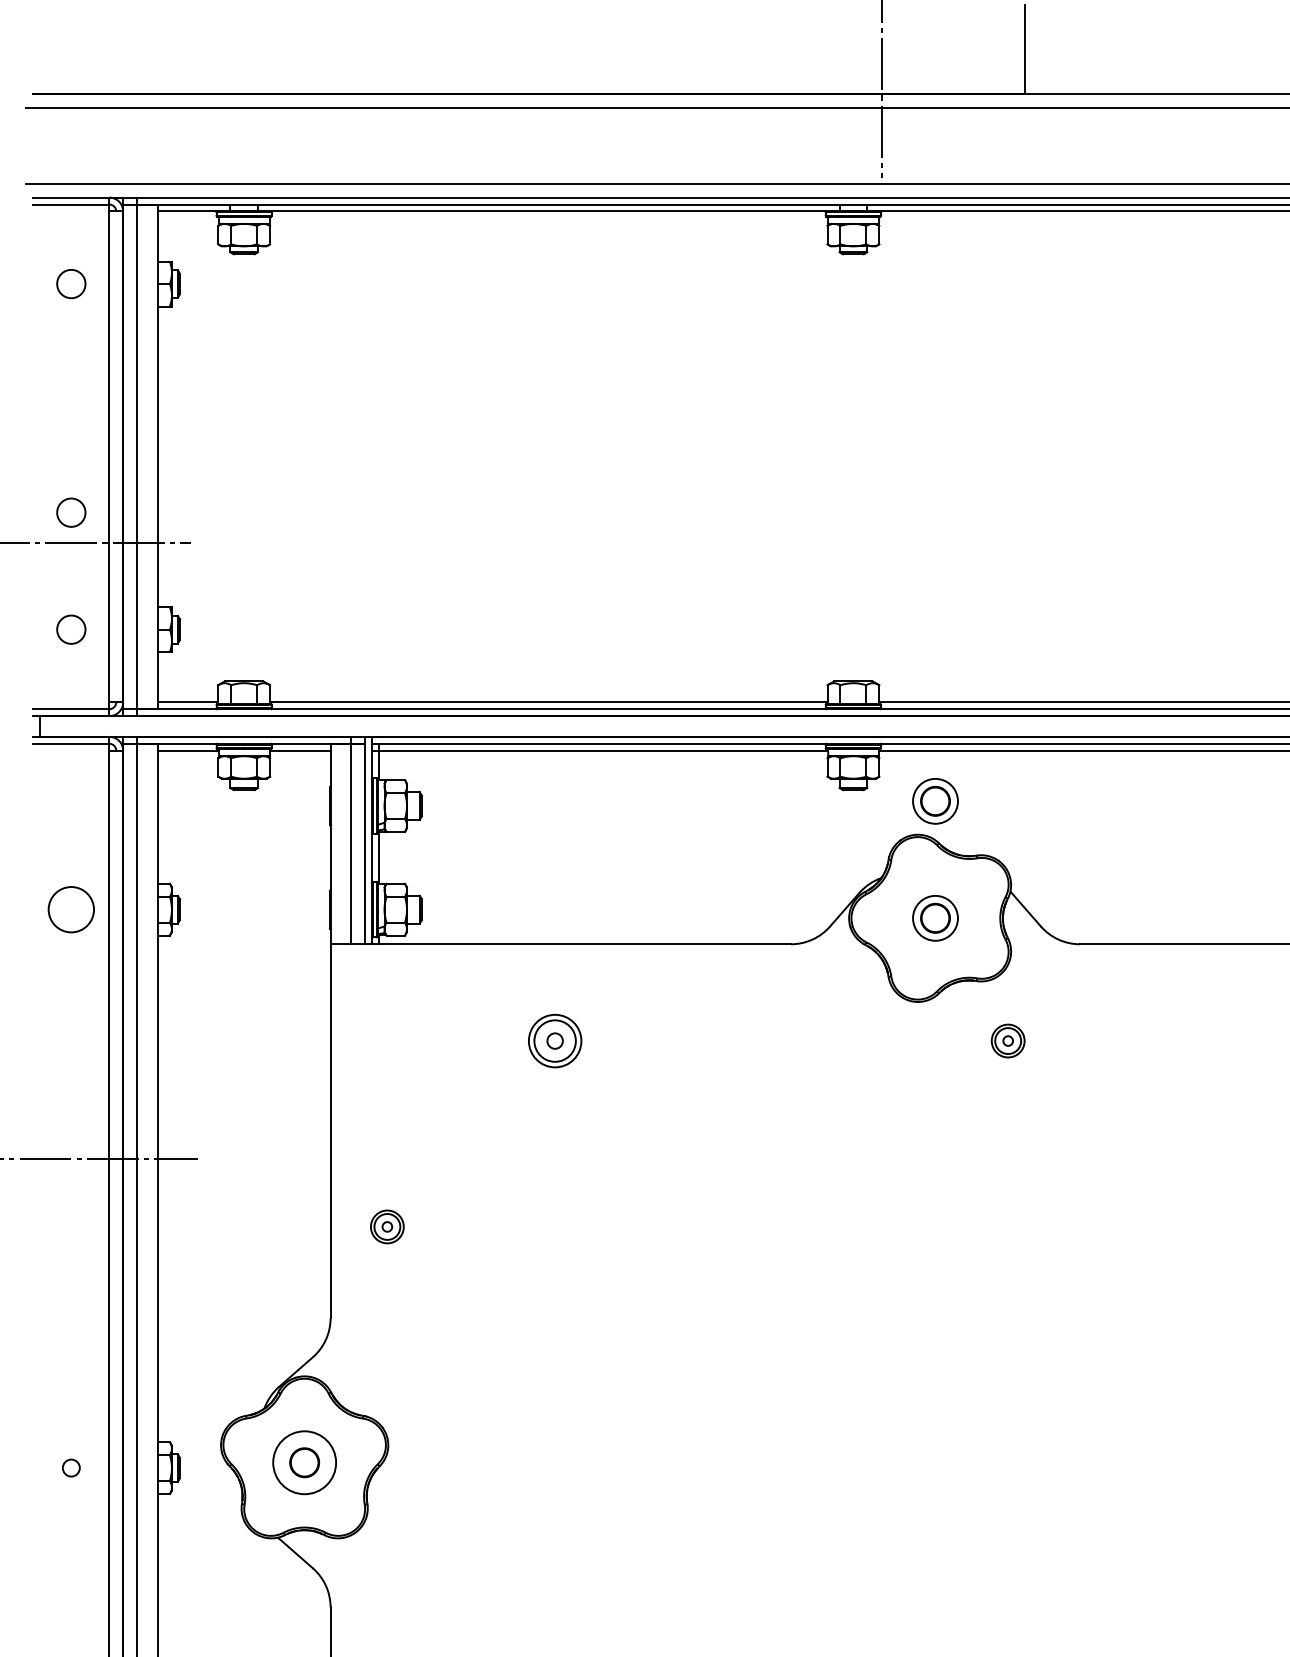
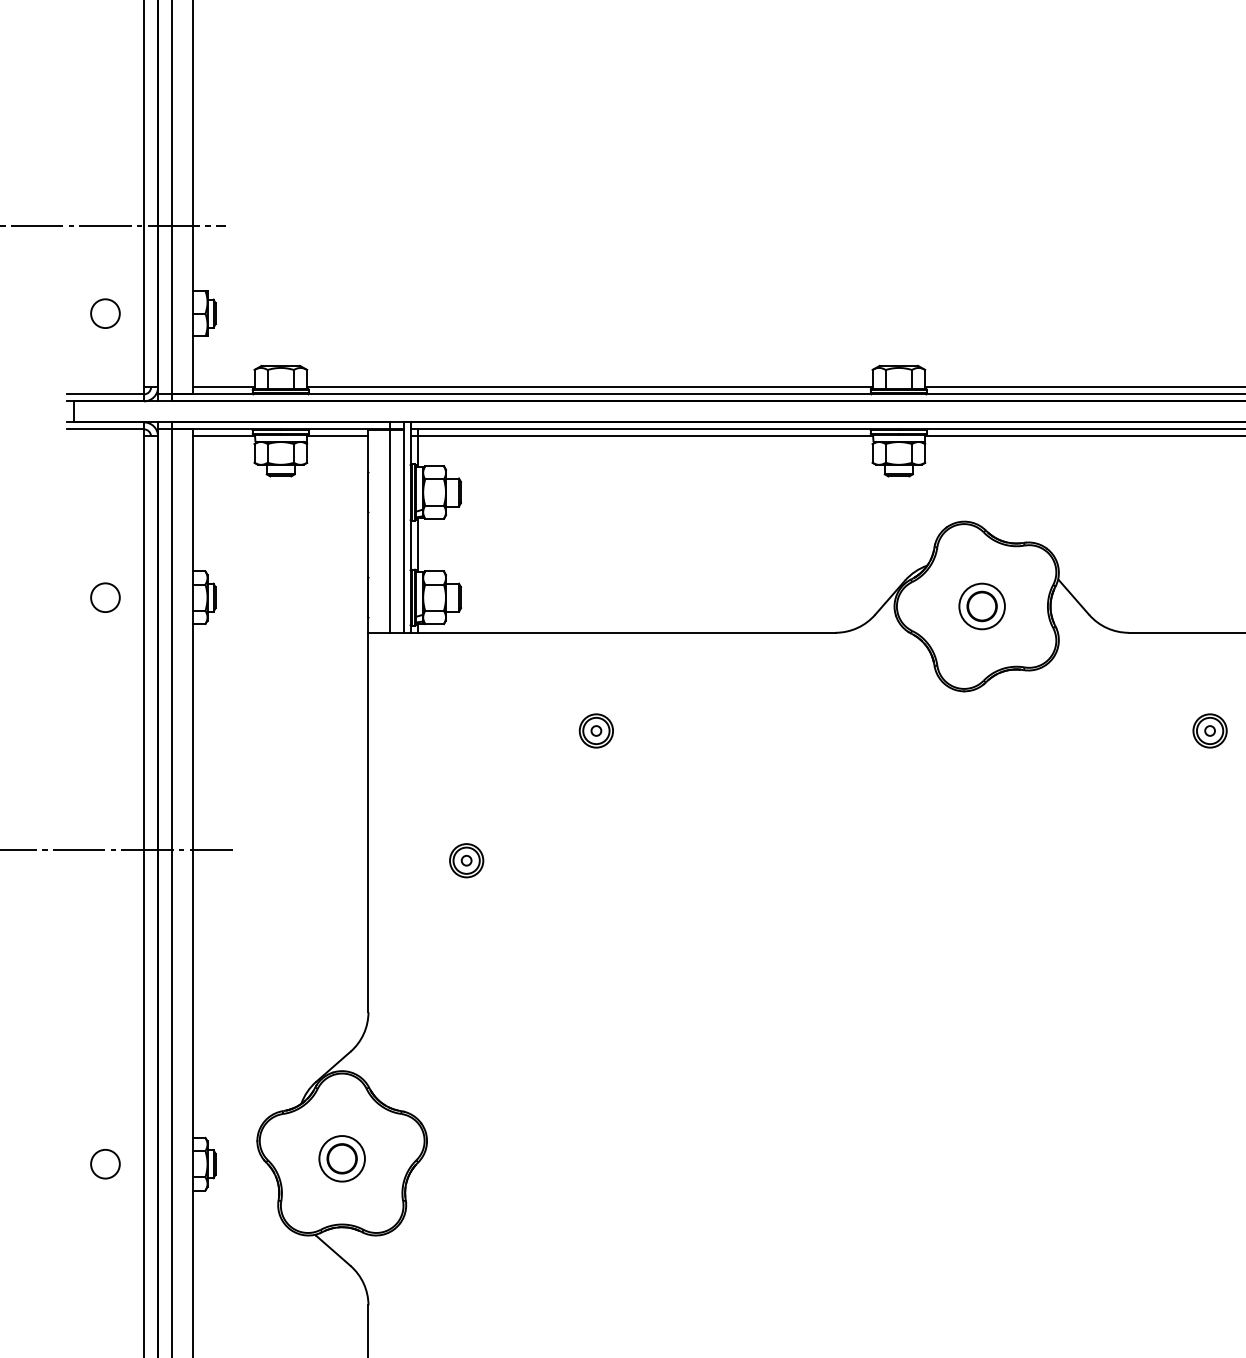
circle: (71, 512) -> (105, 194), removed
part: (935, 801) -> (982, 487), removed
circle: (71, 909) -> (105, 597), size x0.62
part: (555, 1040) -> (596, 730), size x0.62
part: (1007, 1040) -> (1209, 730), moved
part: (387, 1226) -> (466, 860), moved
circle: (304, 1462) -> (342, 1158), size x0.71
circle: (71, 1467) -> (105, 1163), size x1.67

